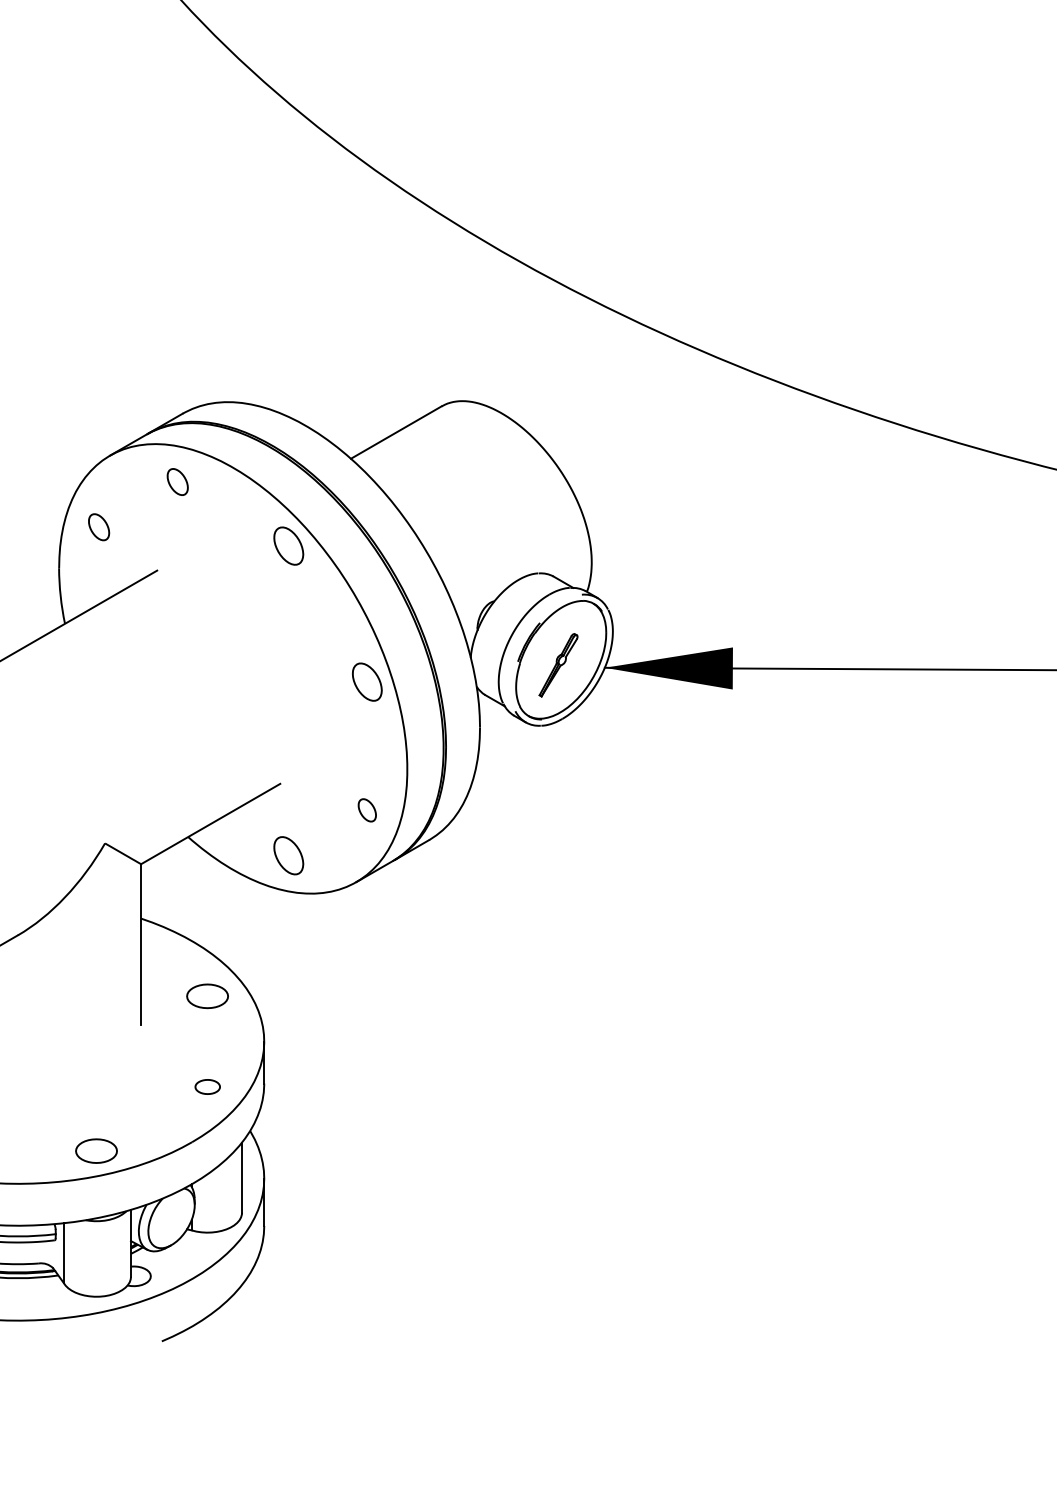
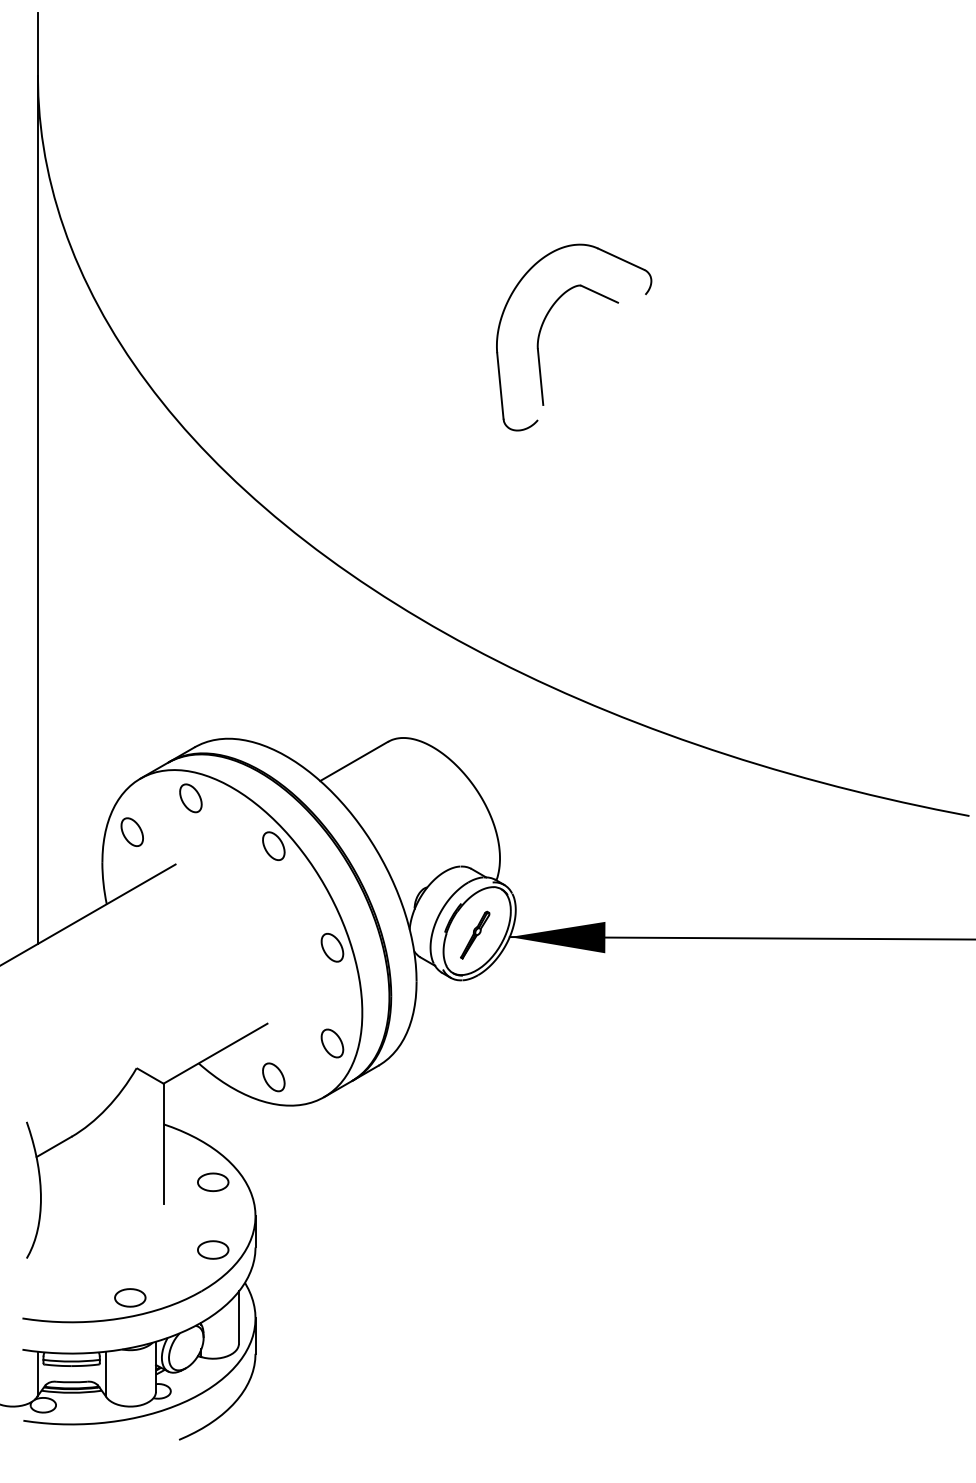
part: (177, 482) -> (190, 798), size x1.43
part: (98, 526) -> (131, 831), size x1.43
part: (367, 810) -> (332, 1043), size x1.67
part: (207, 1086) -> (213, 1249), size x1.67

